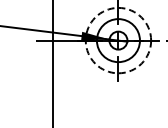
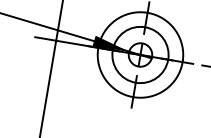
circle: (118, 40) -> (140, 54), dashed -> solid

